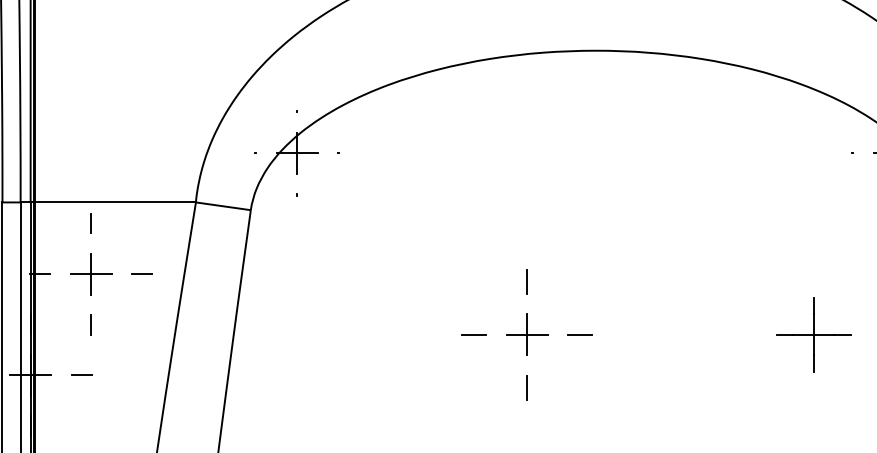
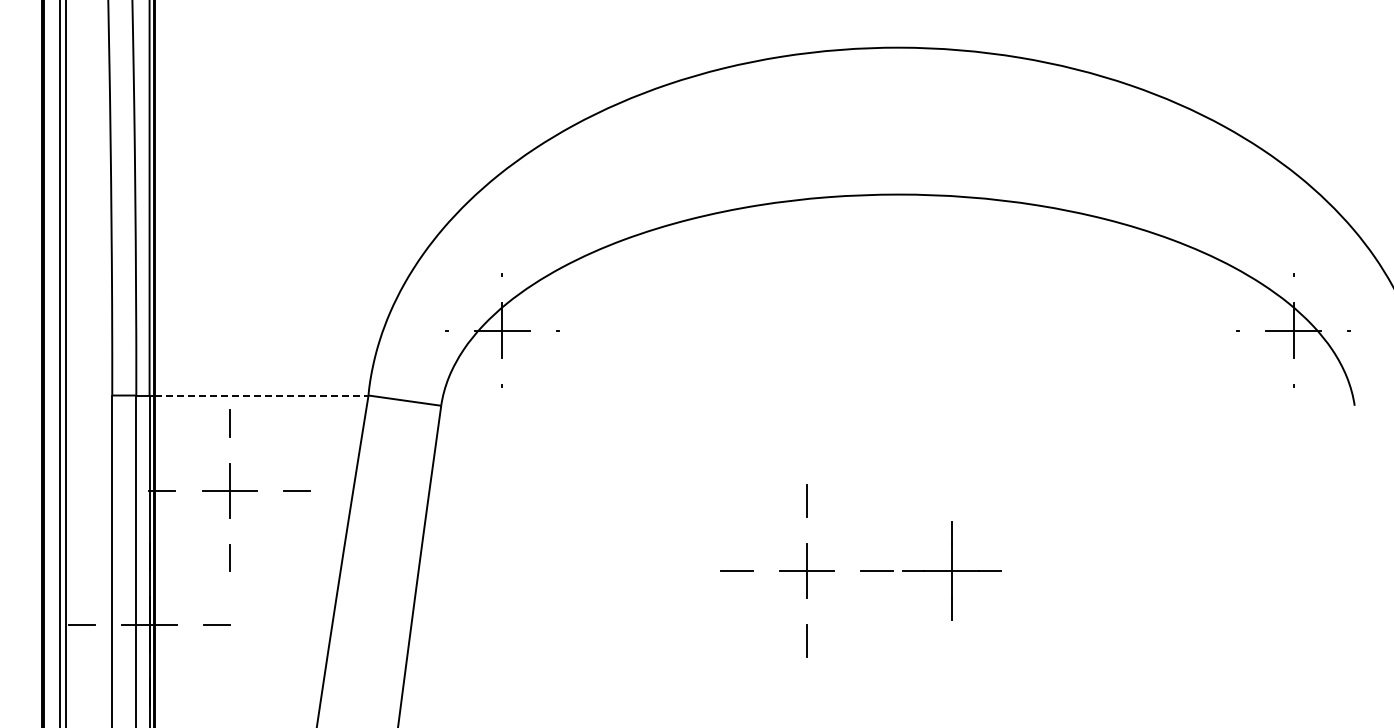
line: (115, 202) -> (261, 395), solid -> dashed
part: (813, 334) -> (951, 570), moved

